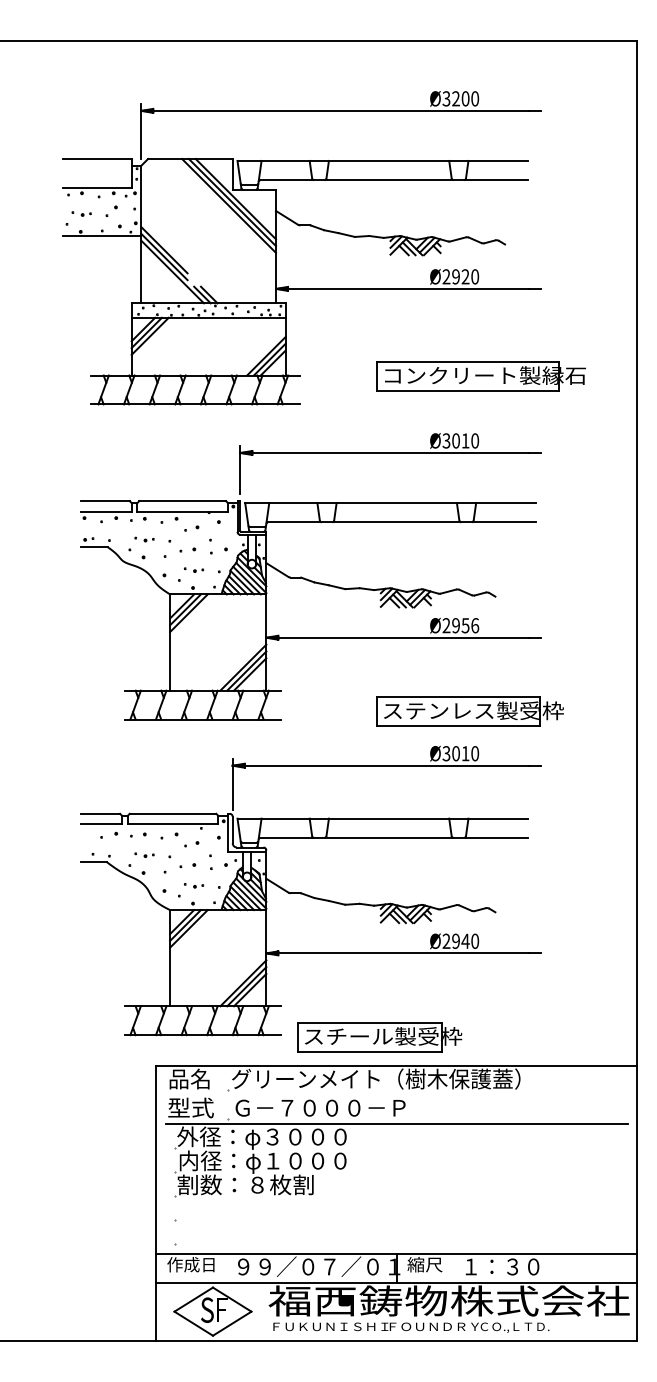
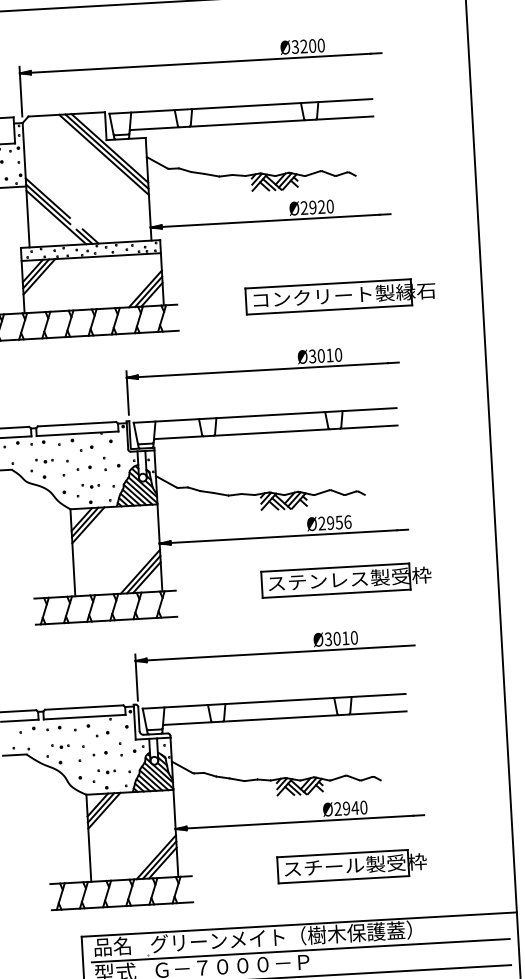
part: (469, 711) -> (346, 580), moved
part: (379, 1037) -> (352, 866), moved
line: (396, 1095) -> (300, 951), added

